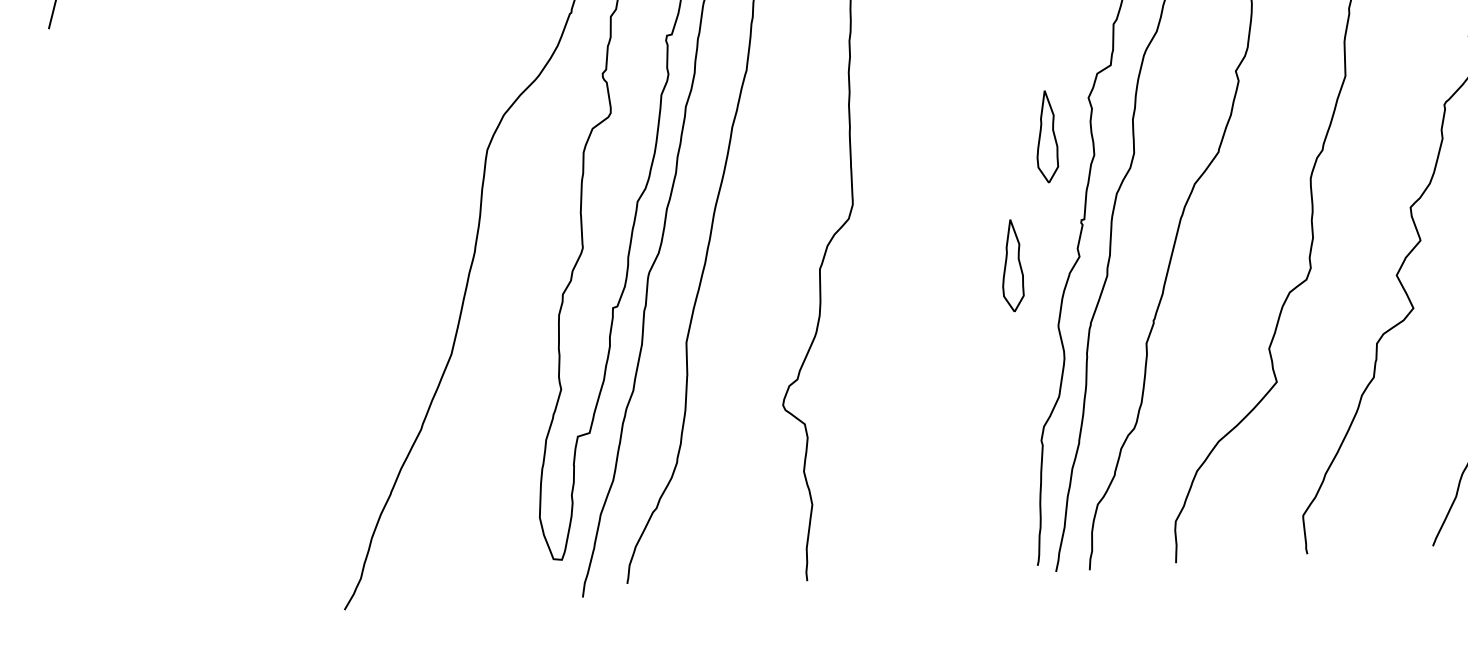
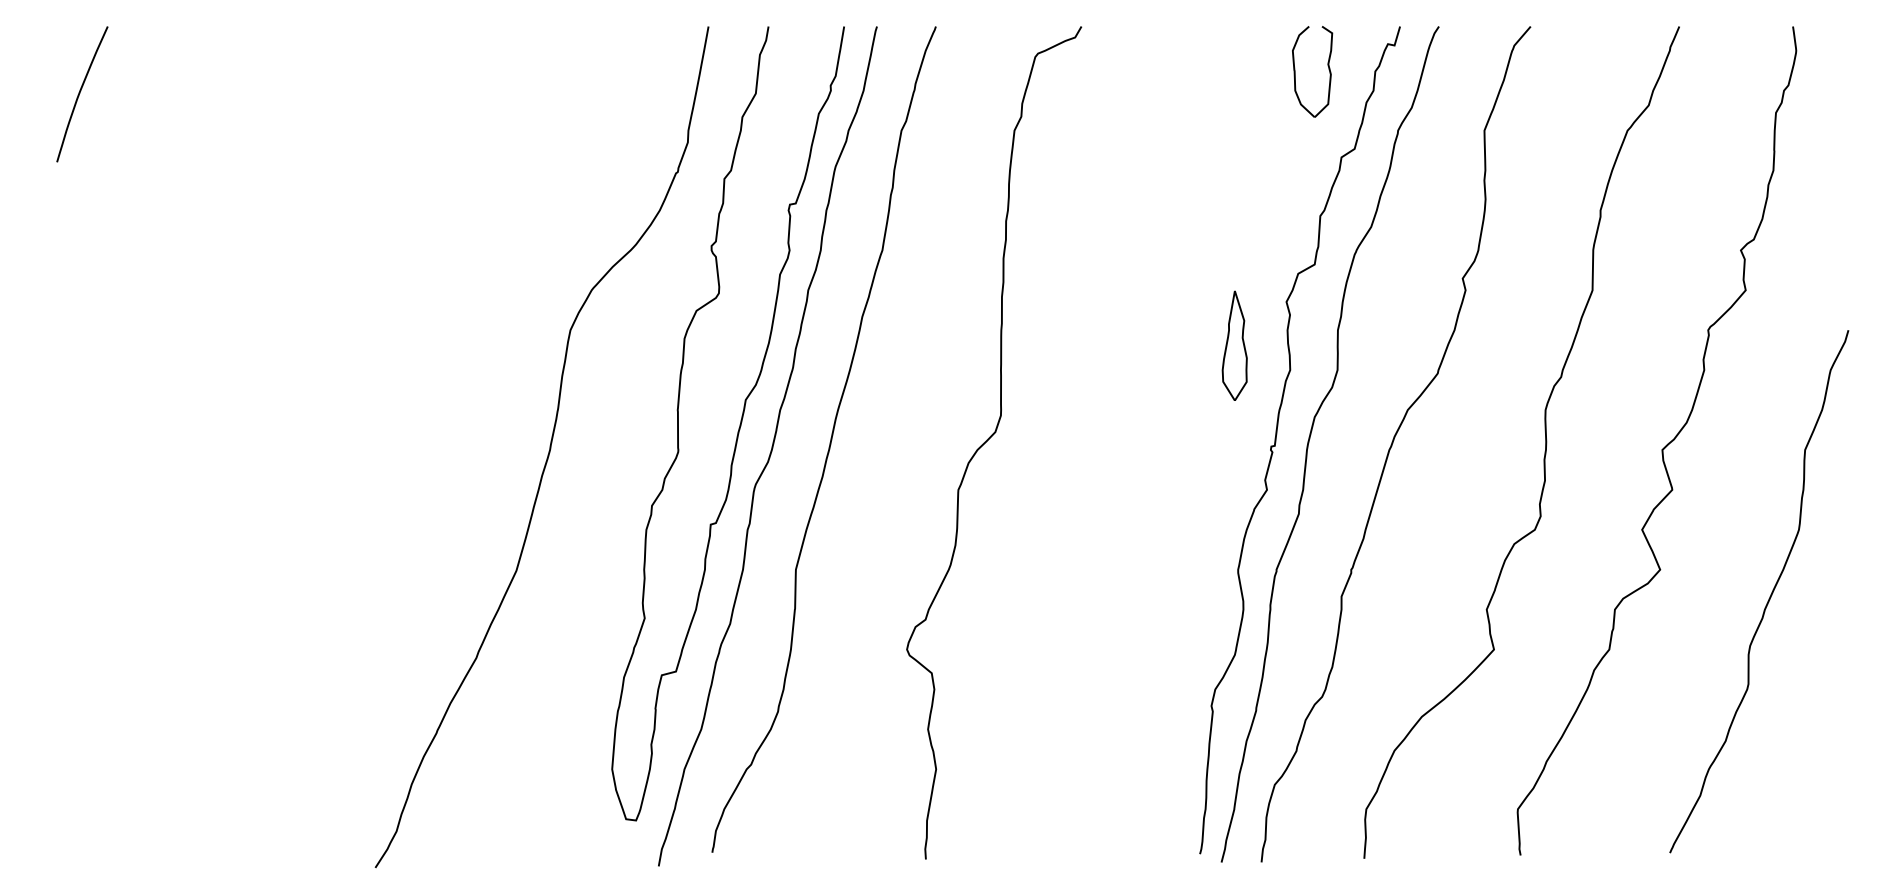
part: (1012, 265) -> (1186, 496), removed

